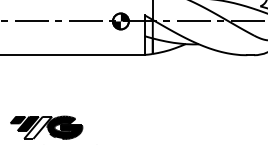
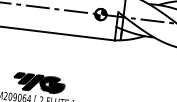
fill: (38, 127) -> (33, 82), added

